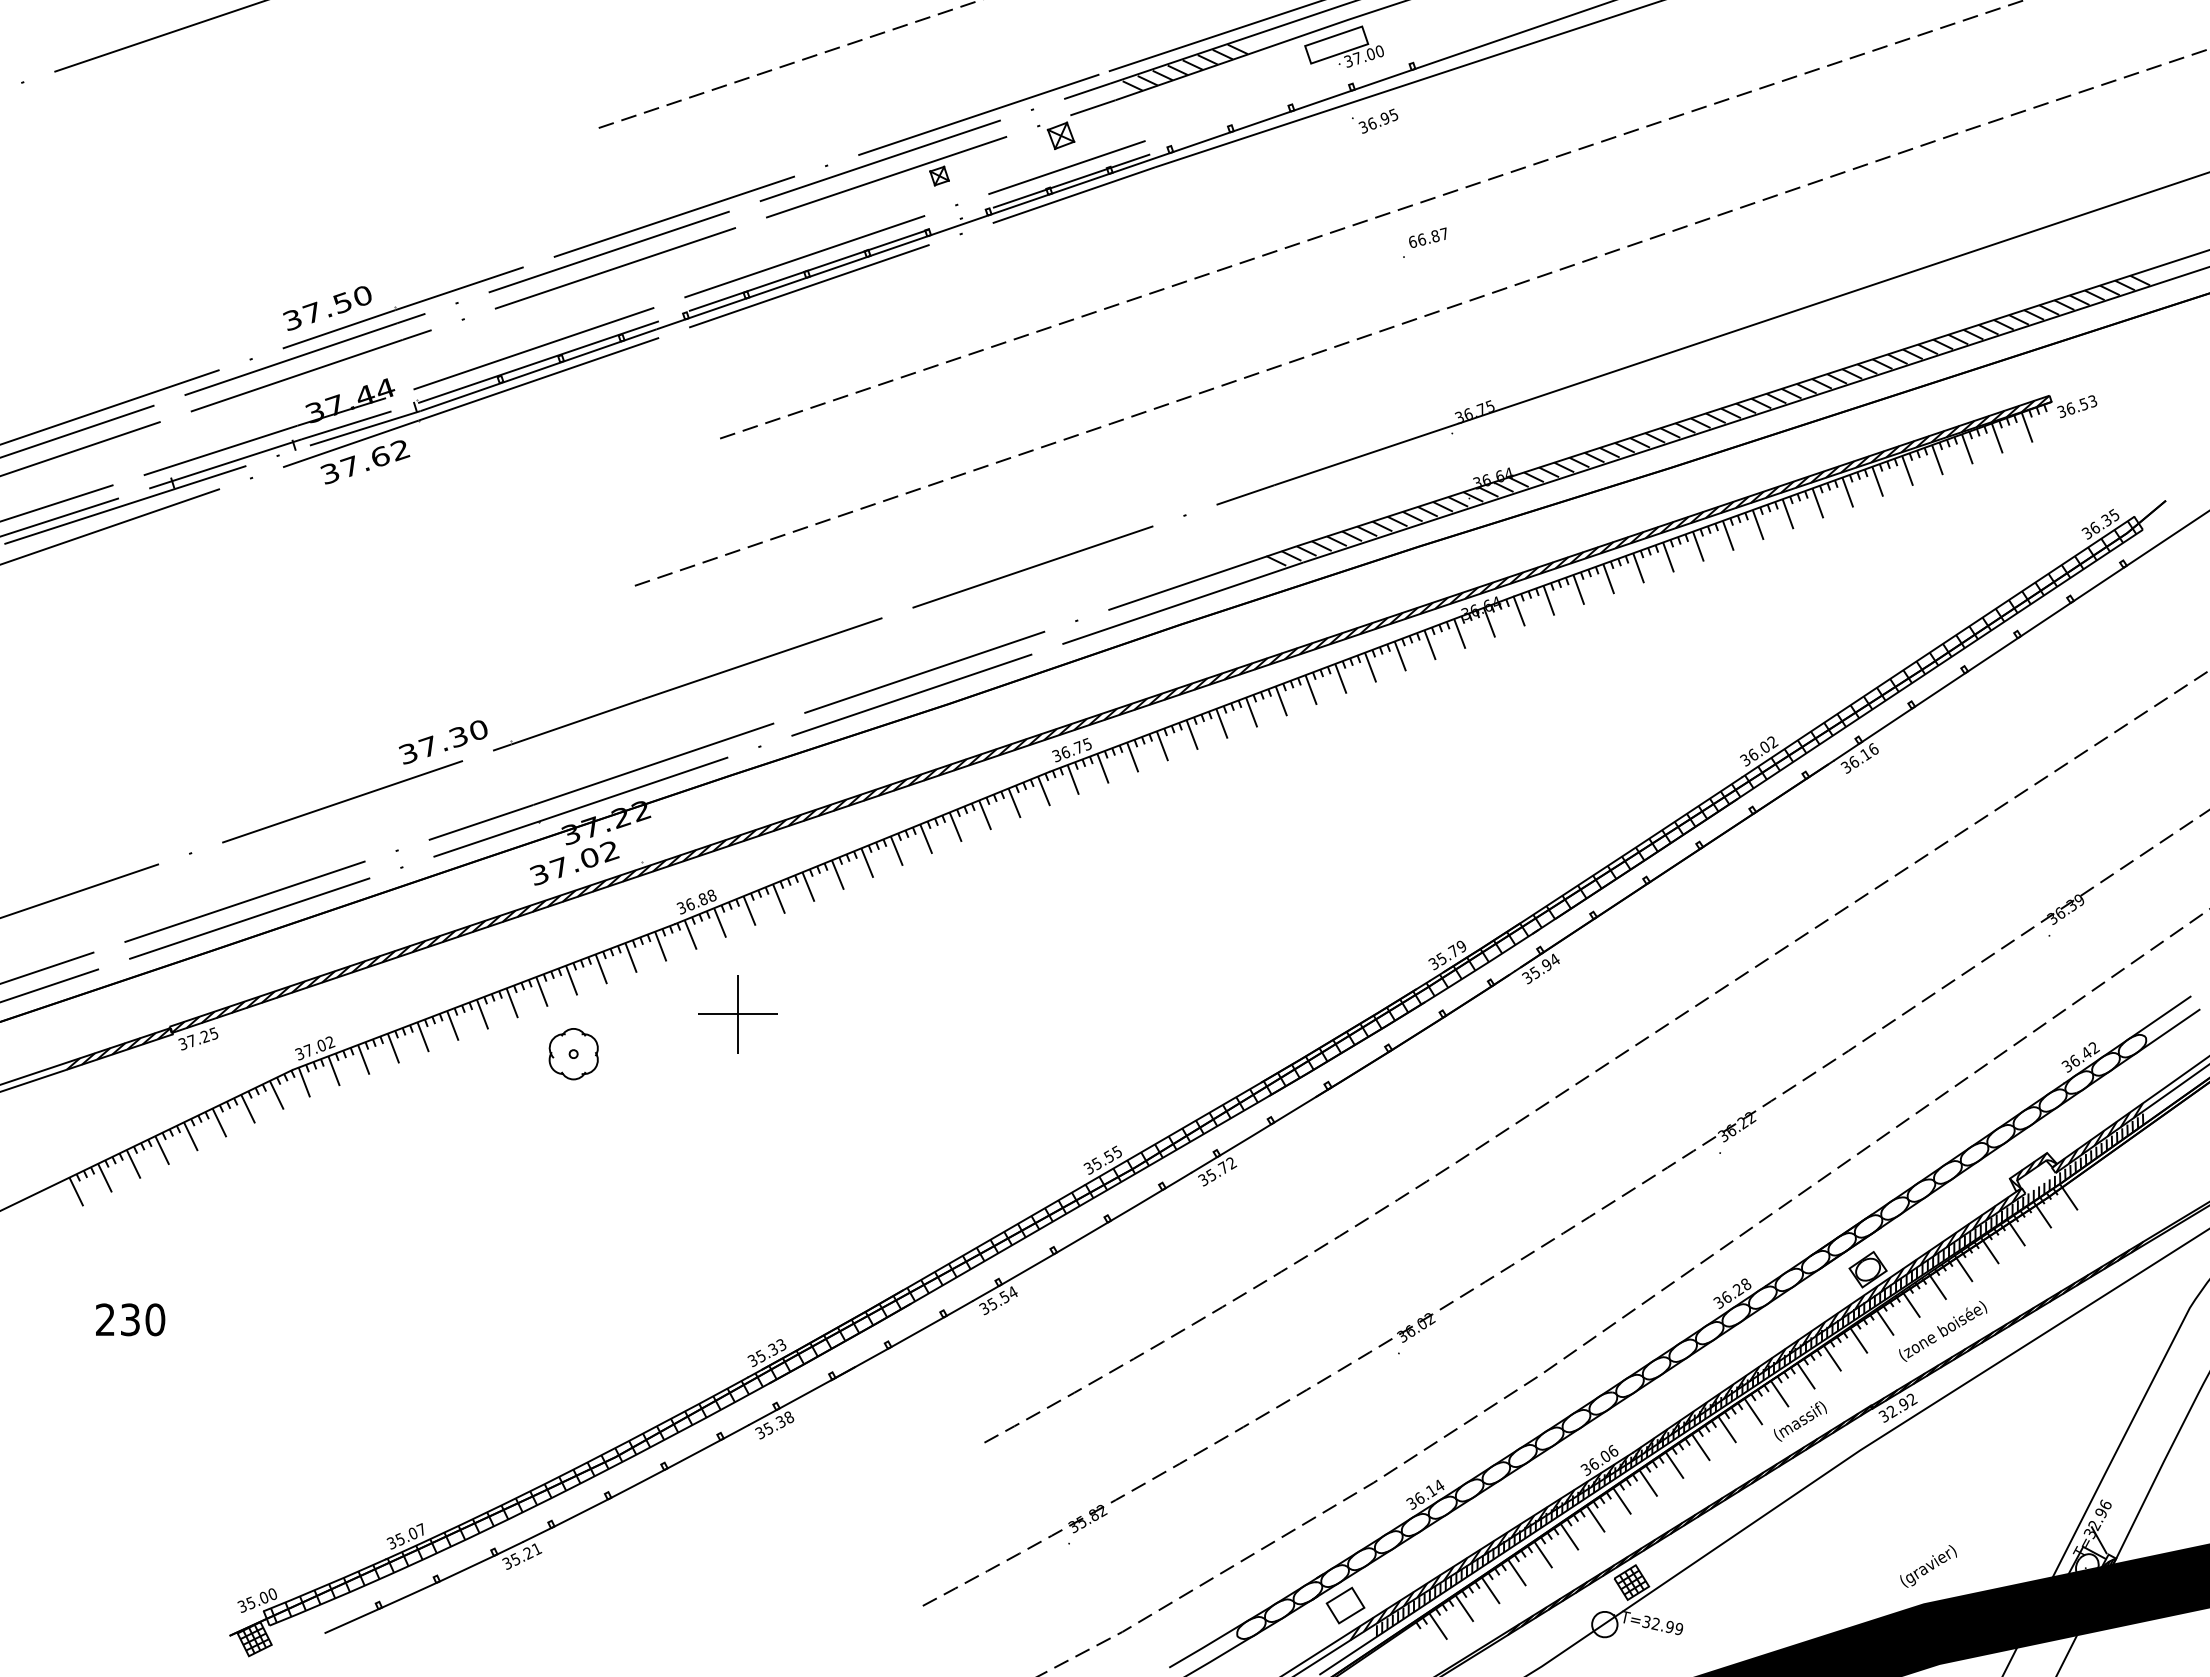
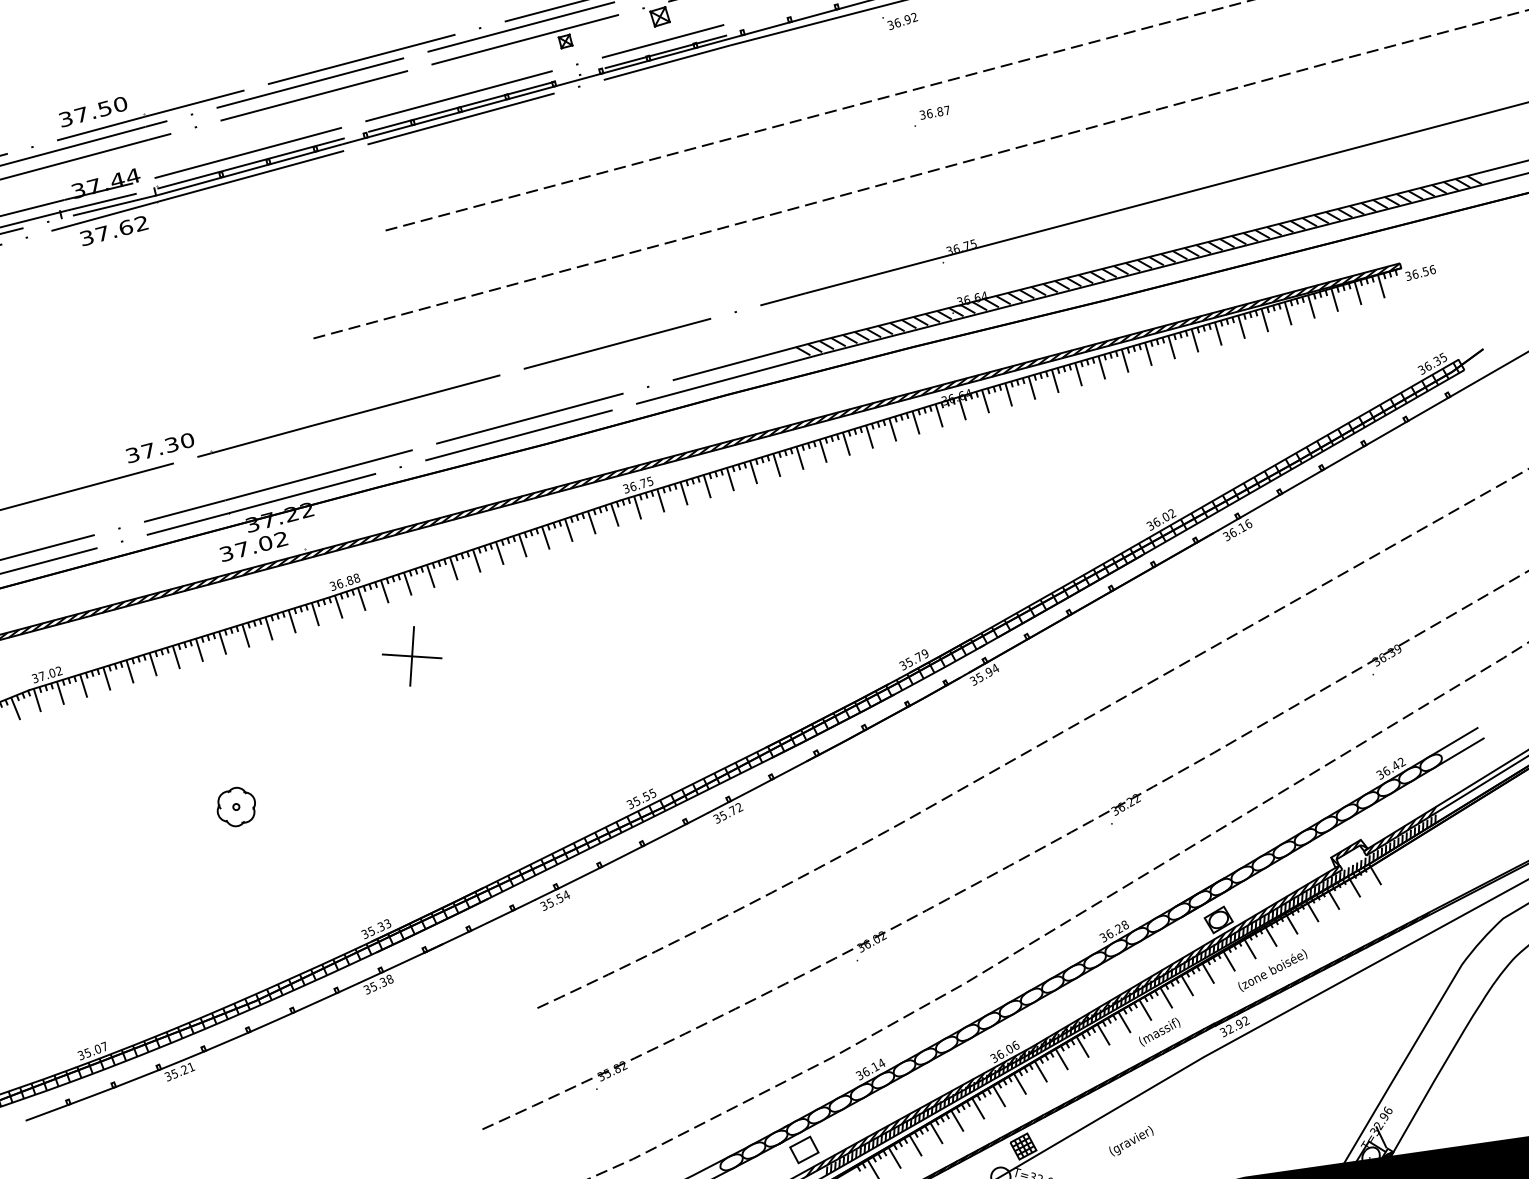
text: (1393, 114) -> (914, 16), 36.95 -> 36.92
text: (1412, 241) -> (922, 114), 66.87 -> 36.87
text: (2092, 400) -> (1432, 269), 36.53 -> 36.56
part: (737, 1014) -> (411, 656), moved
part: (573, 1054) -> (236, 807), moved
text: (1928, 1566) -> (1131, 1141), moved

